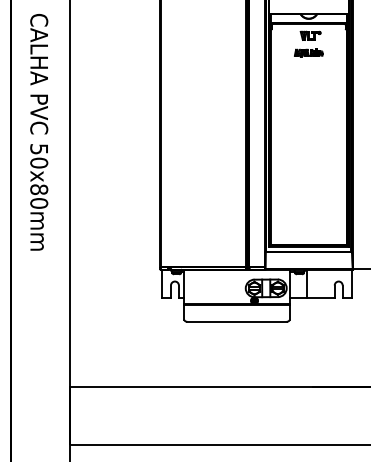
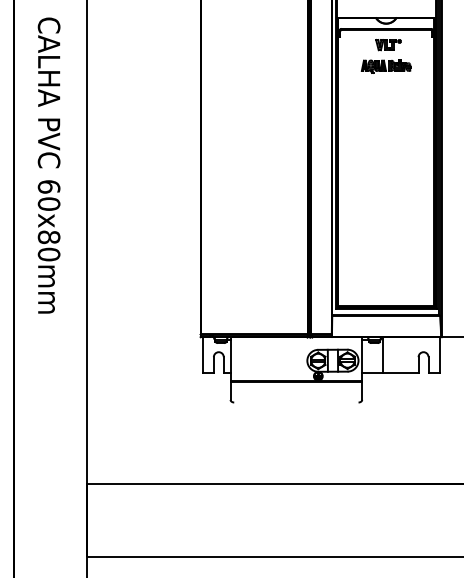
part: (308, 53) -> (385, 66), size x1.4
text: (38, 149) -> (48, 186), 50x80mm -> 60x80mm
line: (237, 321) -> (296, 402), removed

